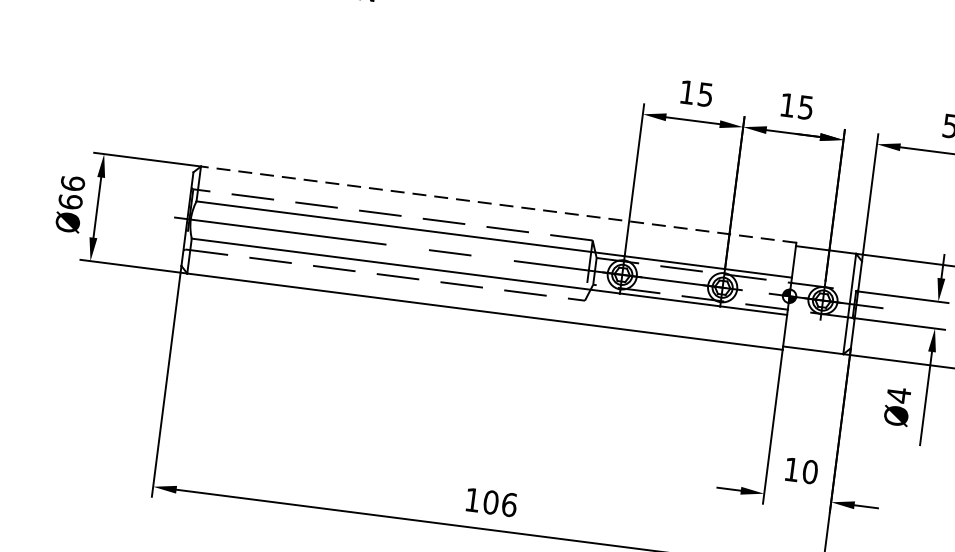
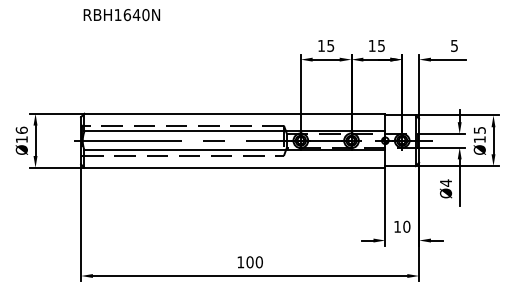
text: (69, 201) -> (21, 139), Ø66 -> Ø16
line: (497, 204) -> (234, 113), dashed -> solid
text: (509, 505) -> (259, 262), 106 -> 100

